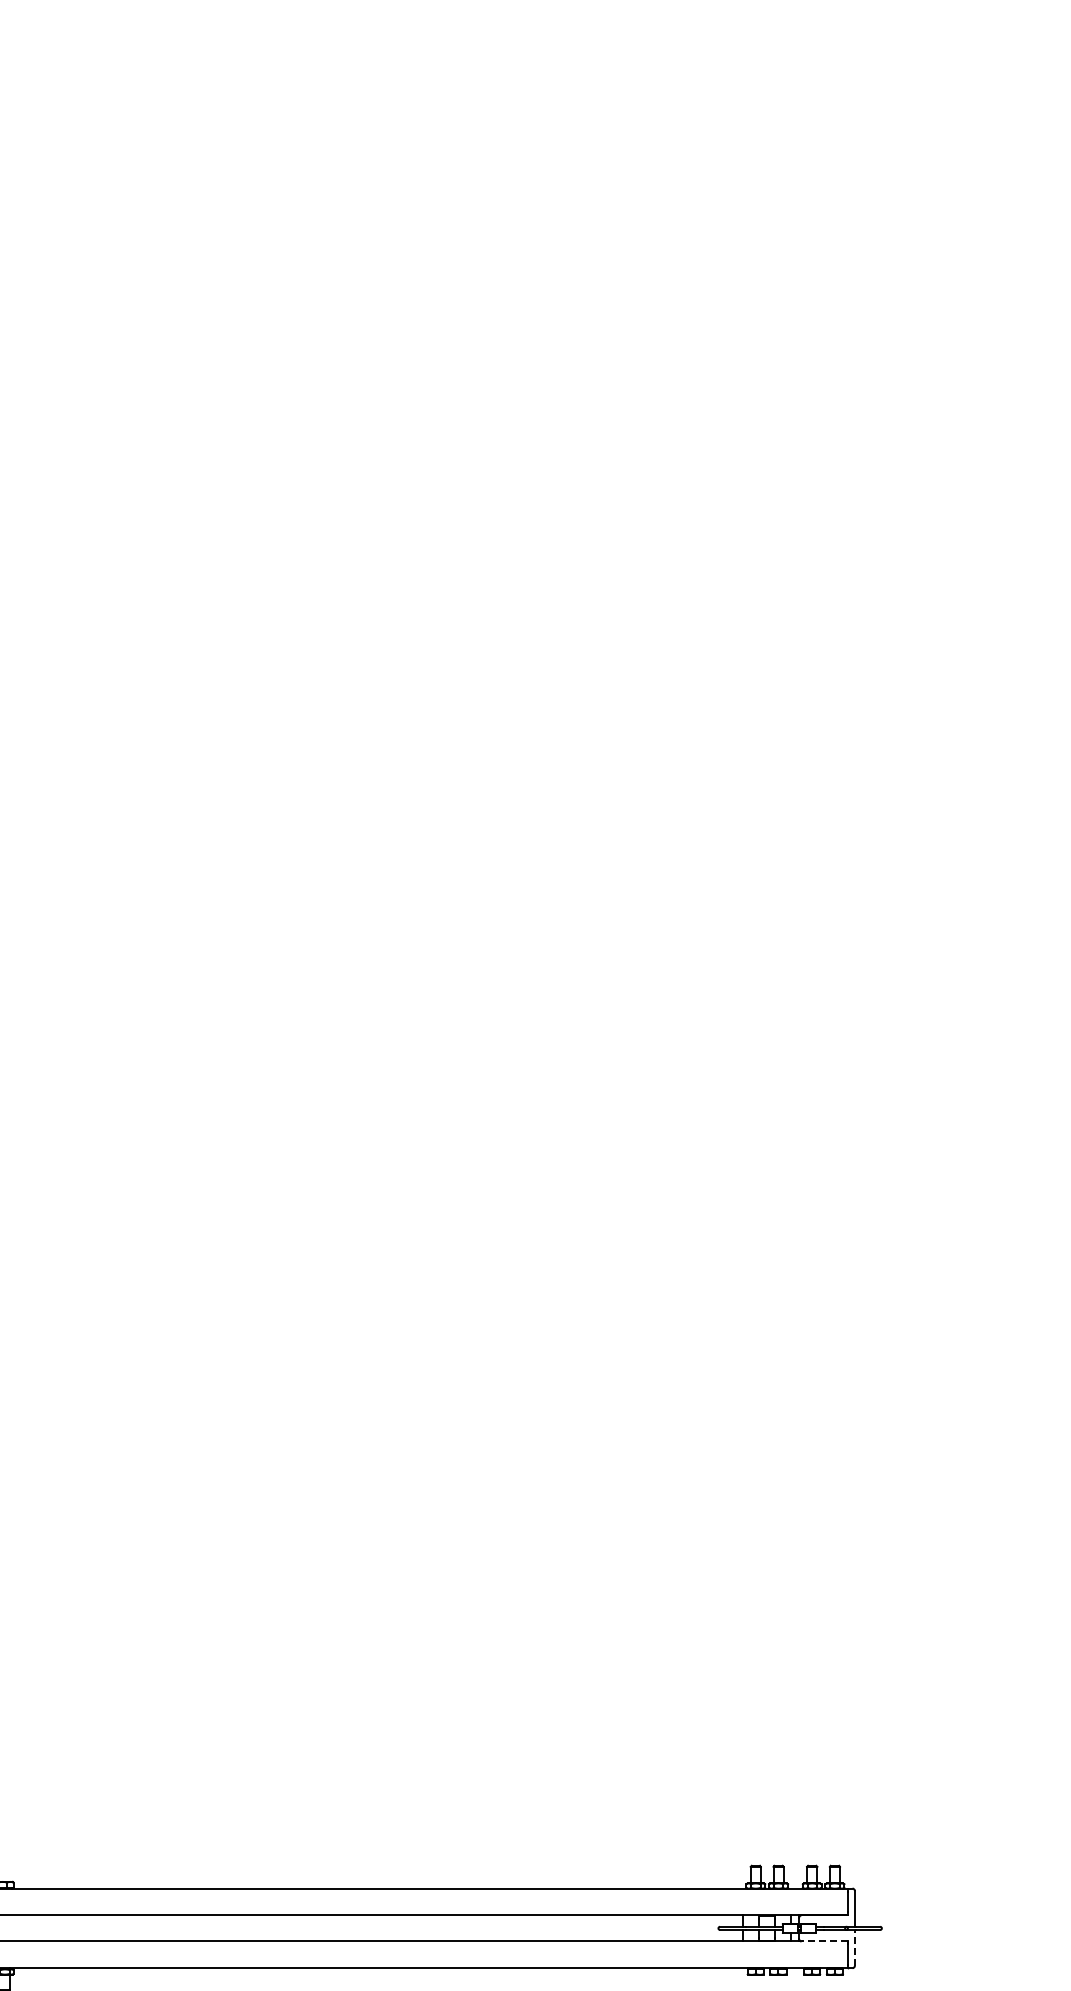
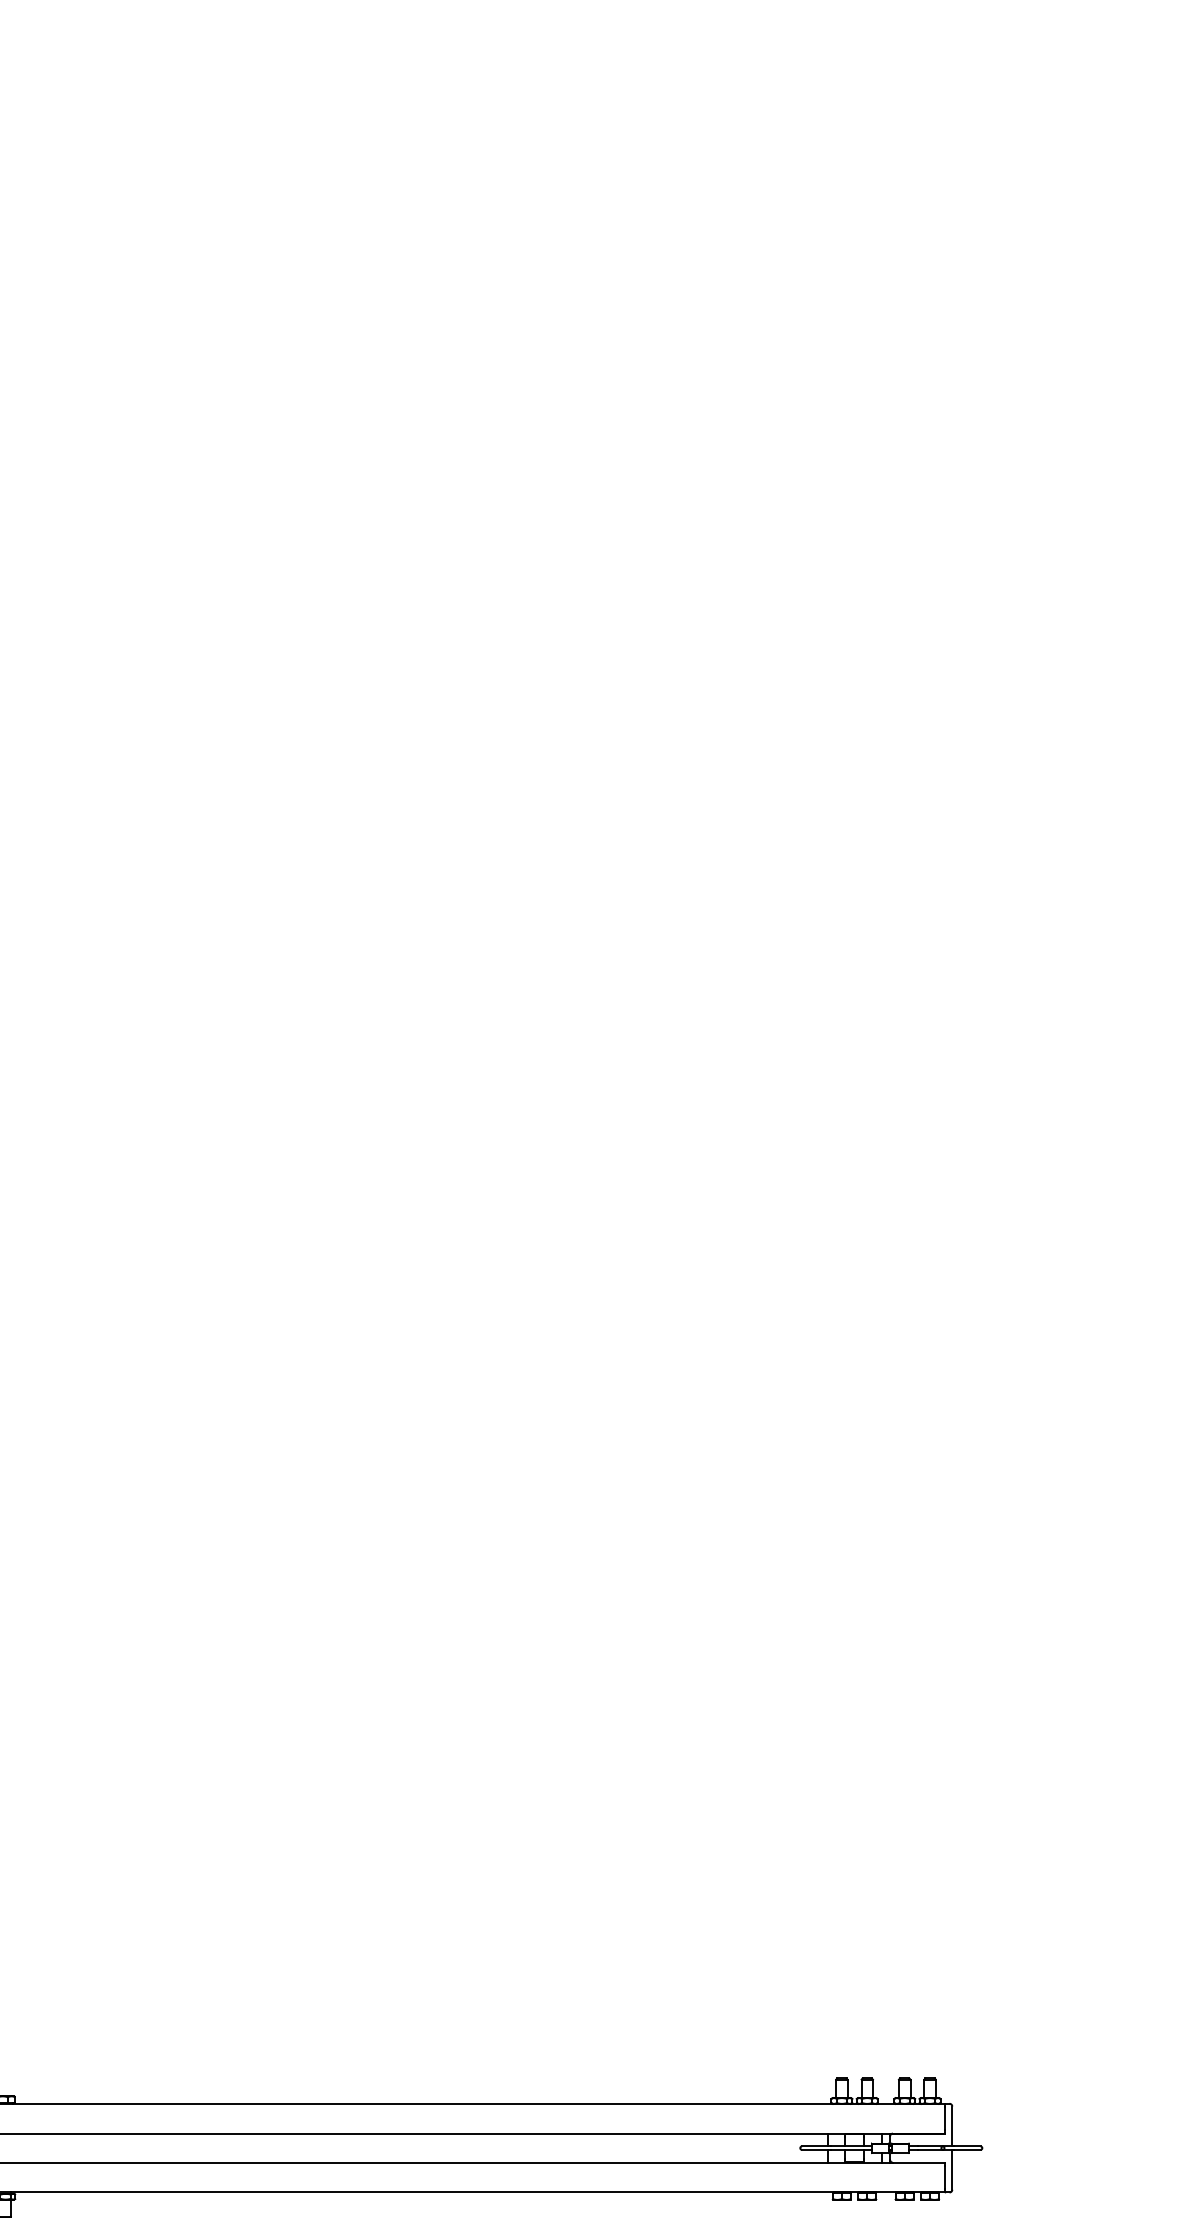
line: (824, 1941) -> (918, 2162), dashed -> solid
line: (854, 1947) -> (951, 2169), dashed -> solid

